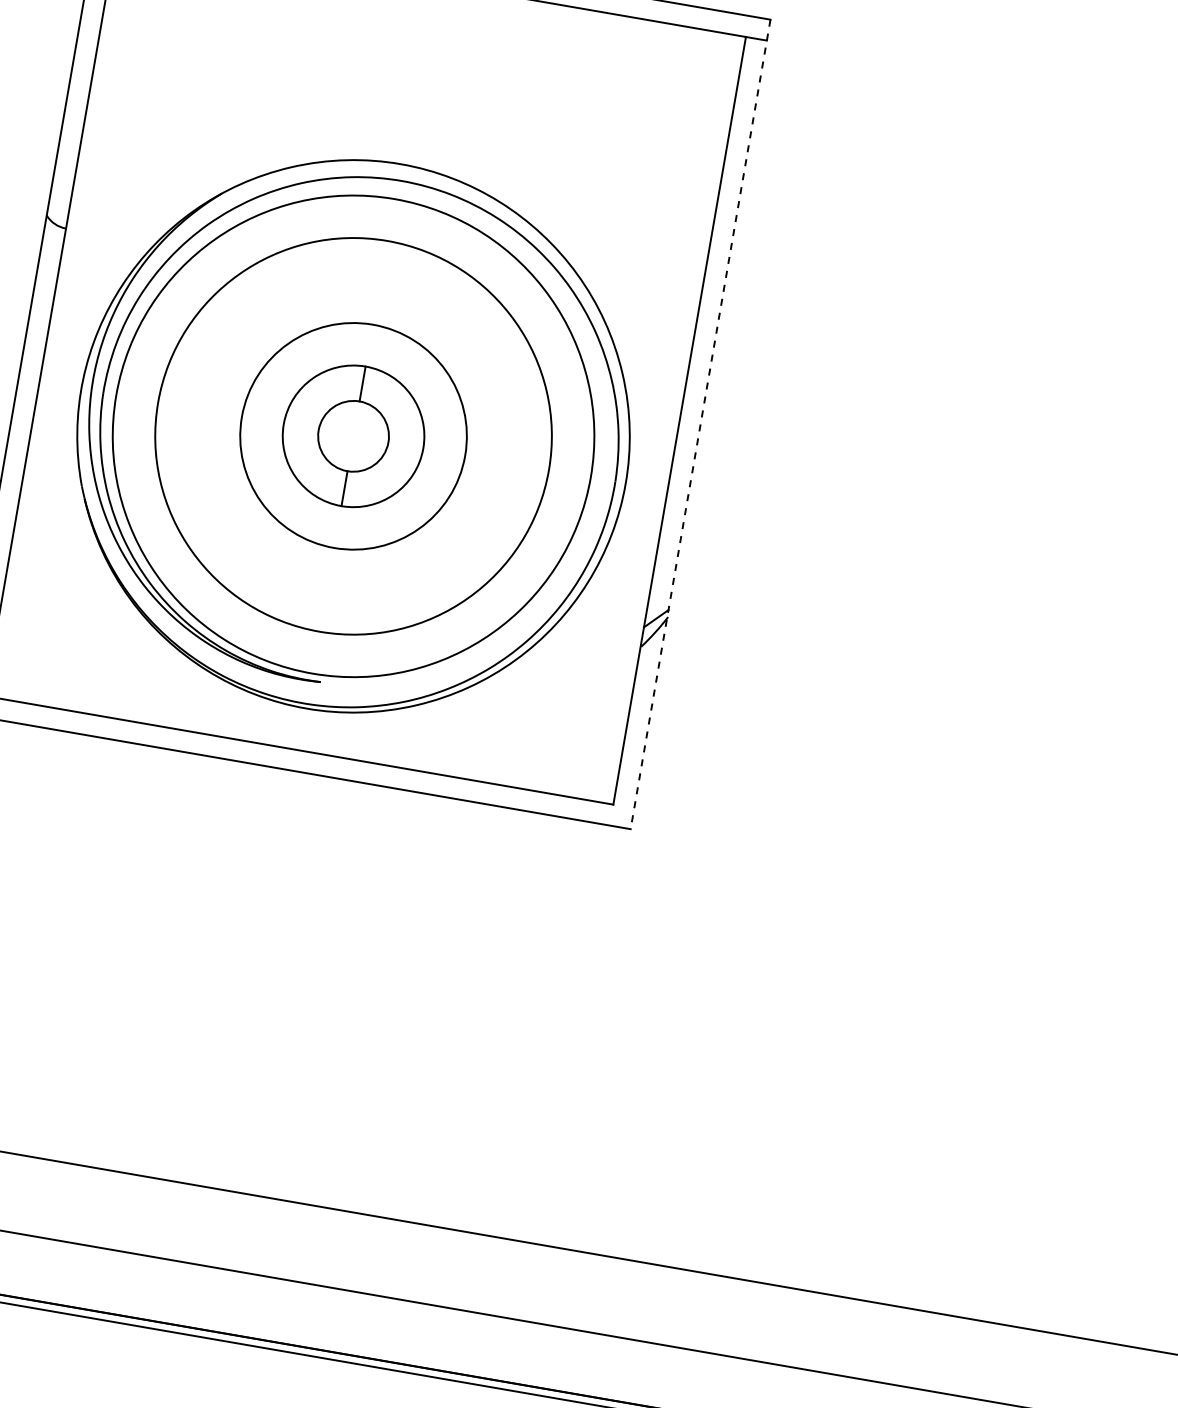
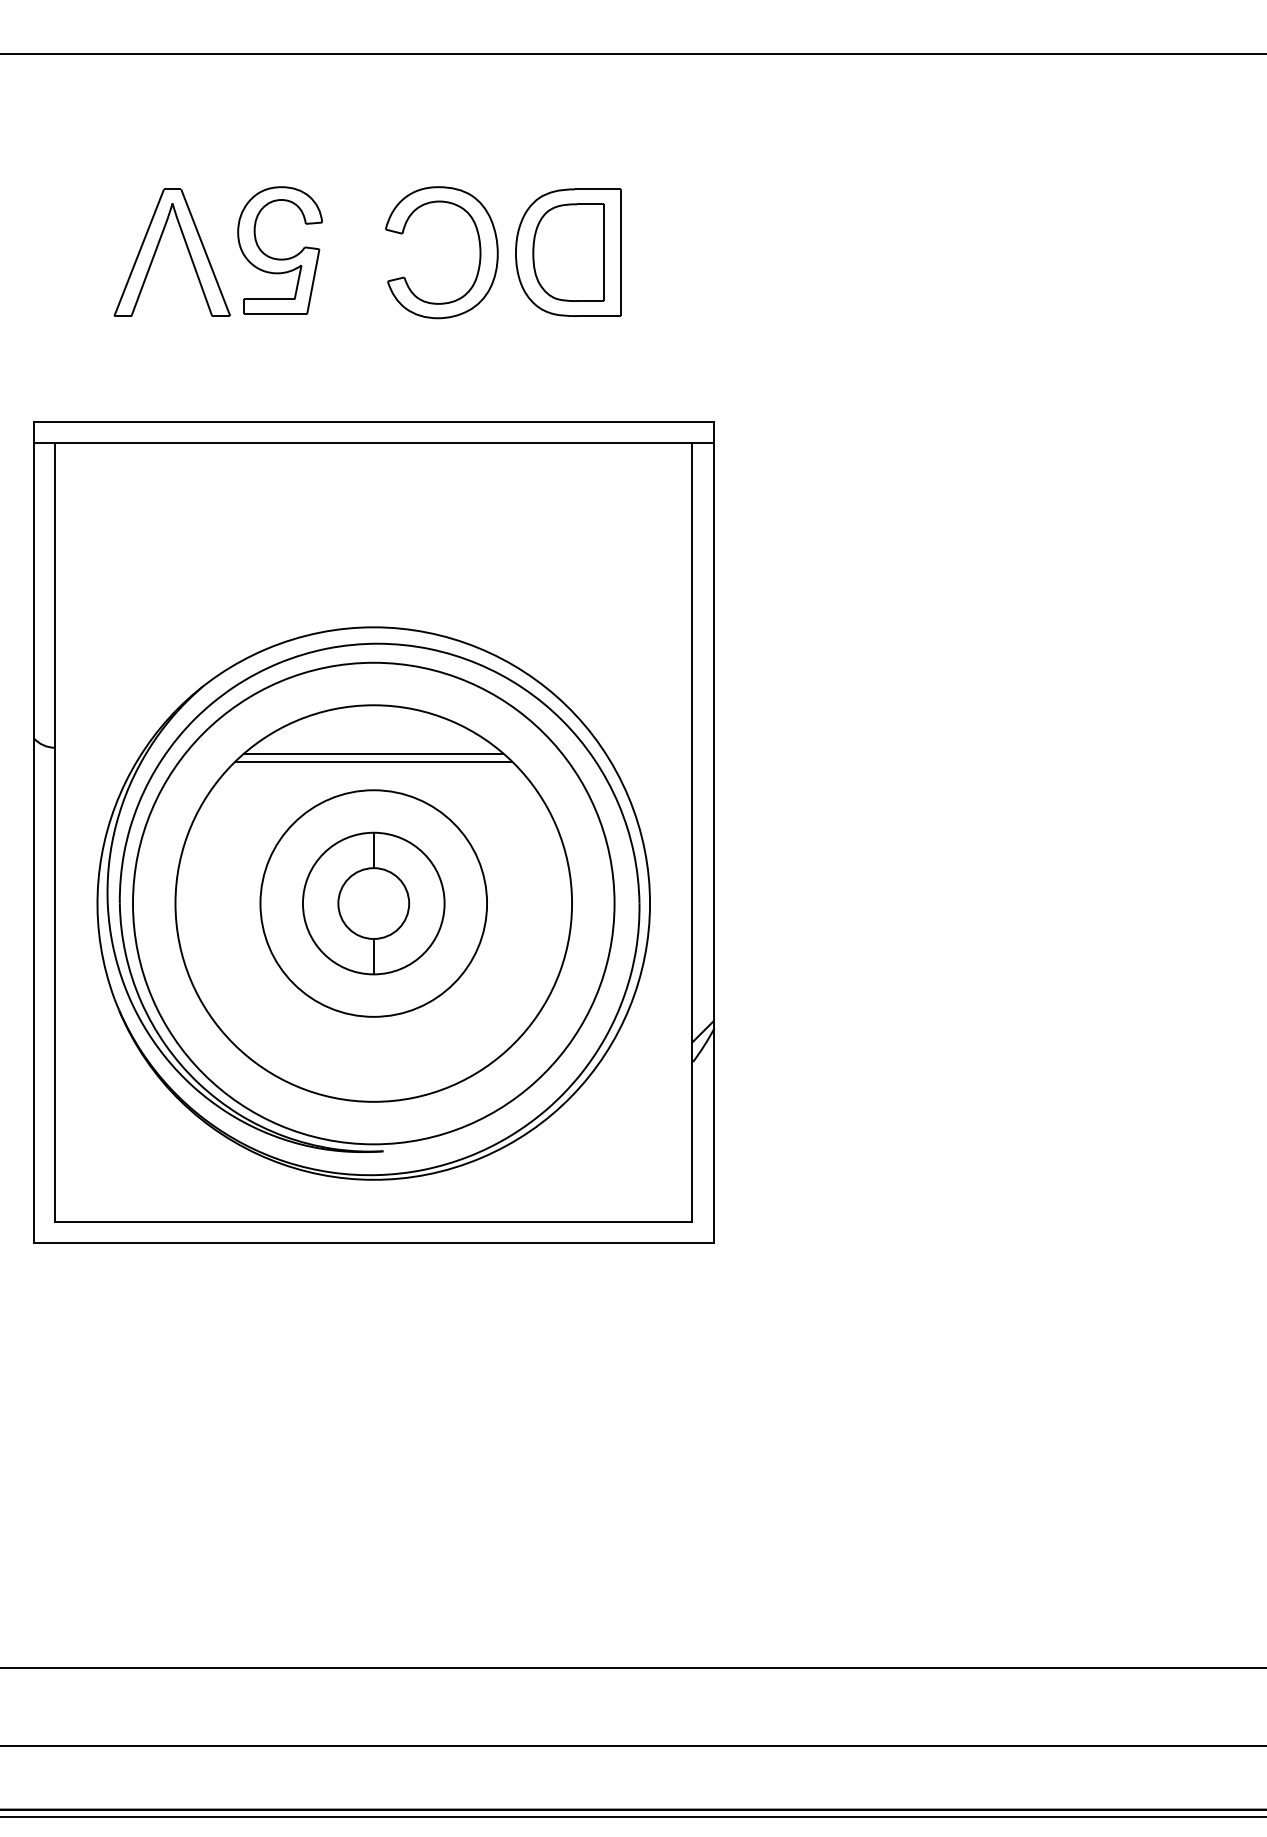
line: (378, 289) -> (373, 754), added
line: (377, 296) -> (373, 761), added
line: (700, 424) -> (713, 832), dashed -> solid

